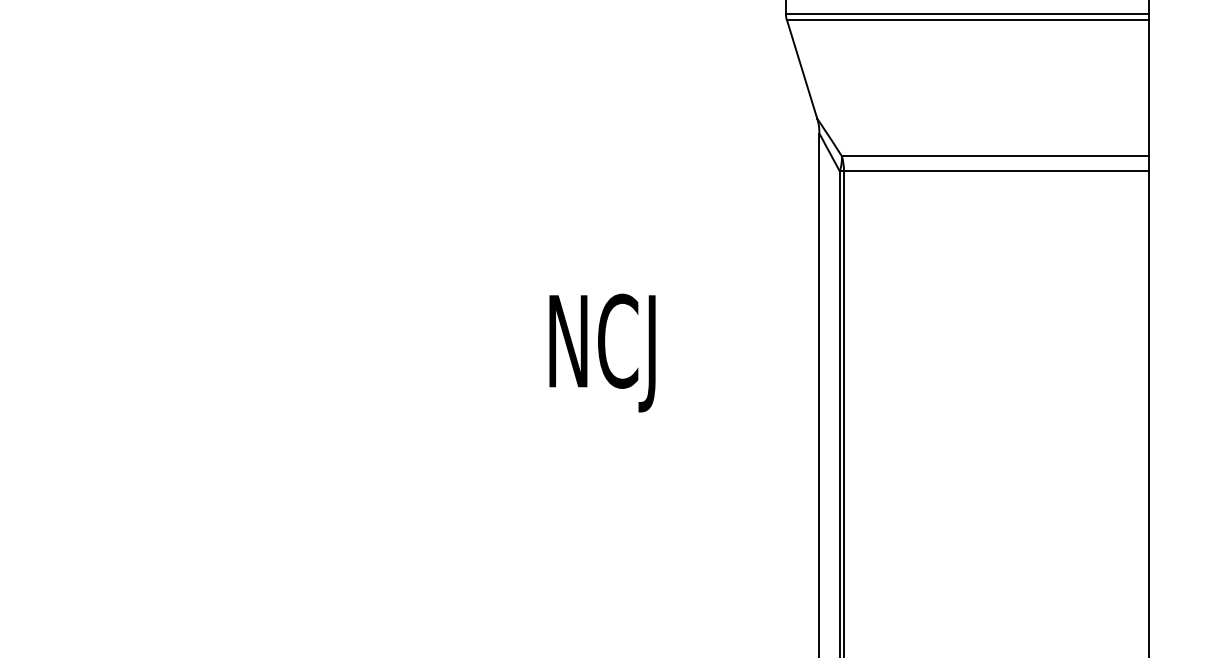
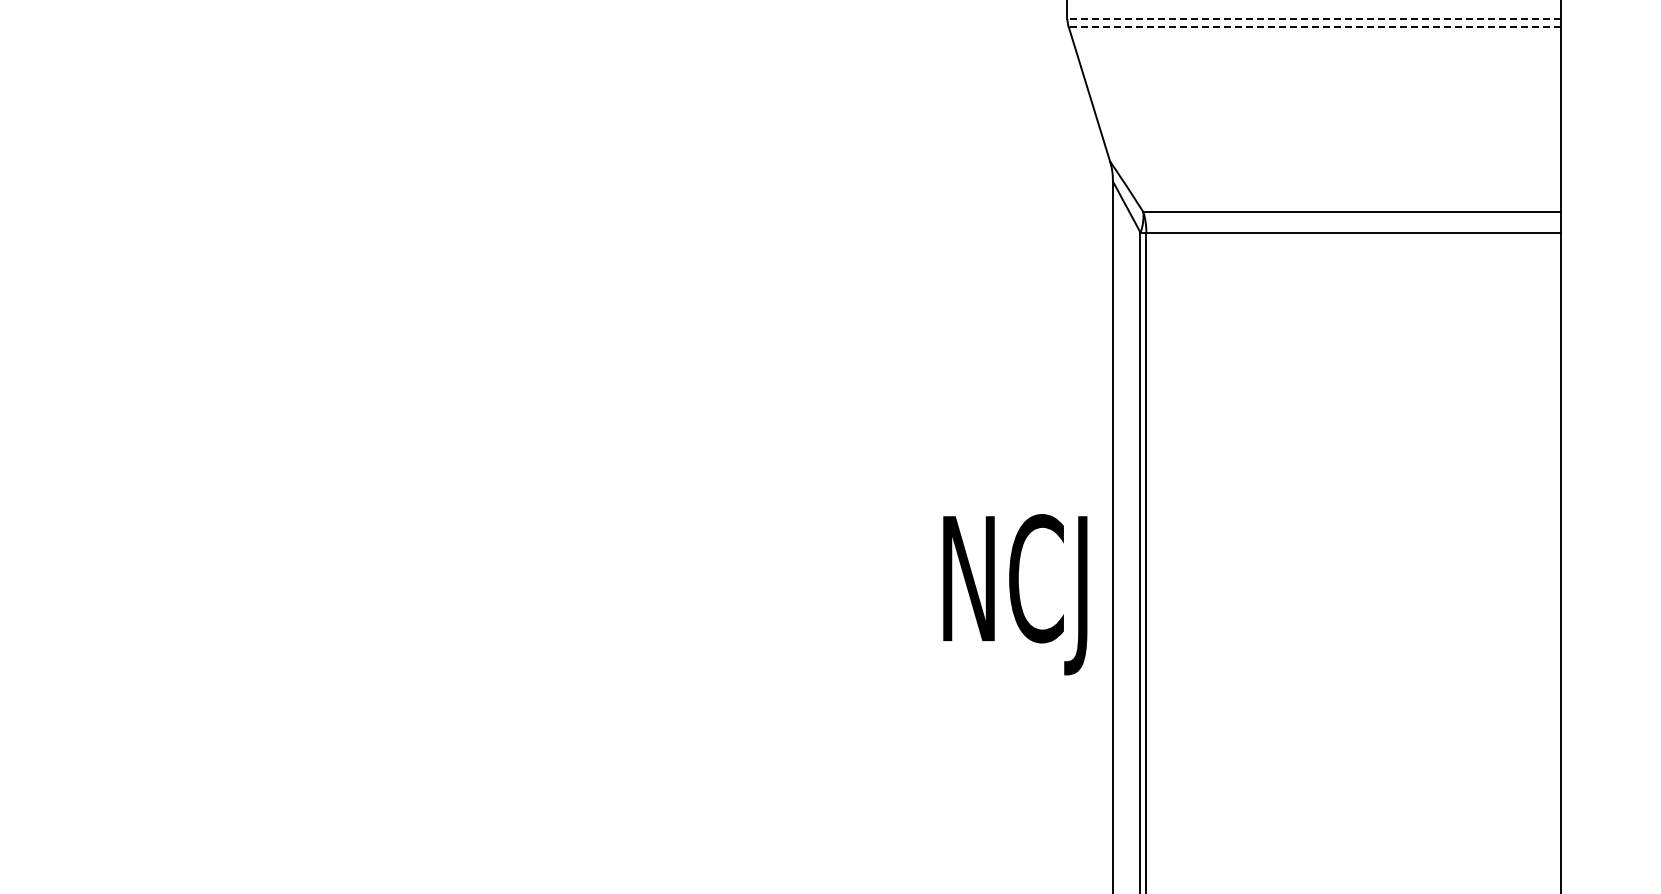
line: (967, 13) -> (1314, 18), solid -> dashed
line: (967, 20) -> (1314, 27), solid -> dashed
text: (602, 352) -> (1015, 594), moved

